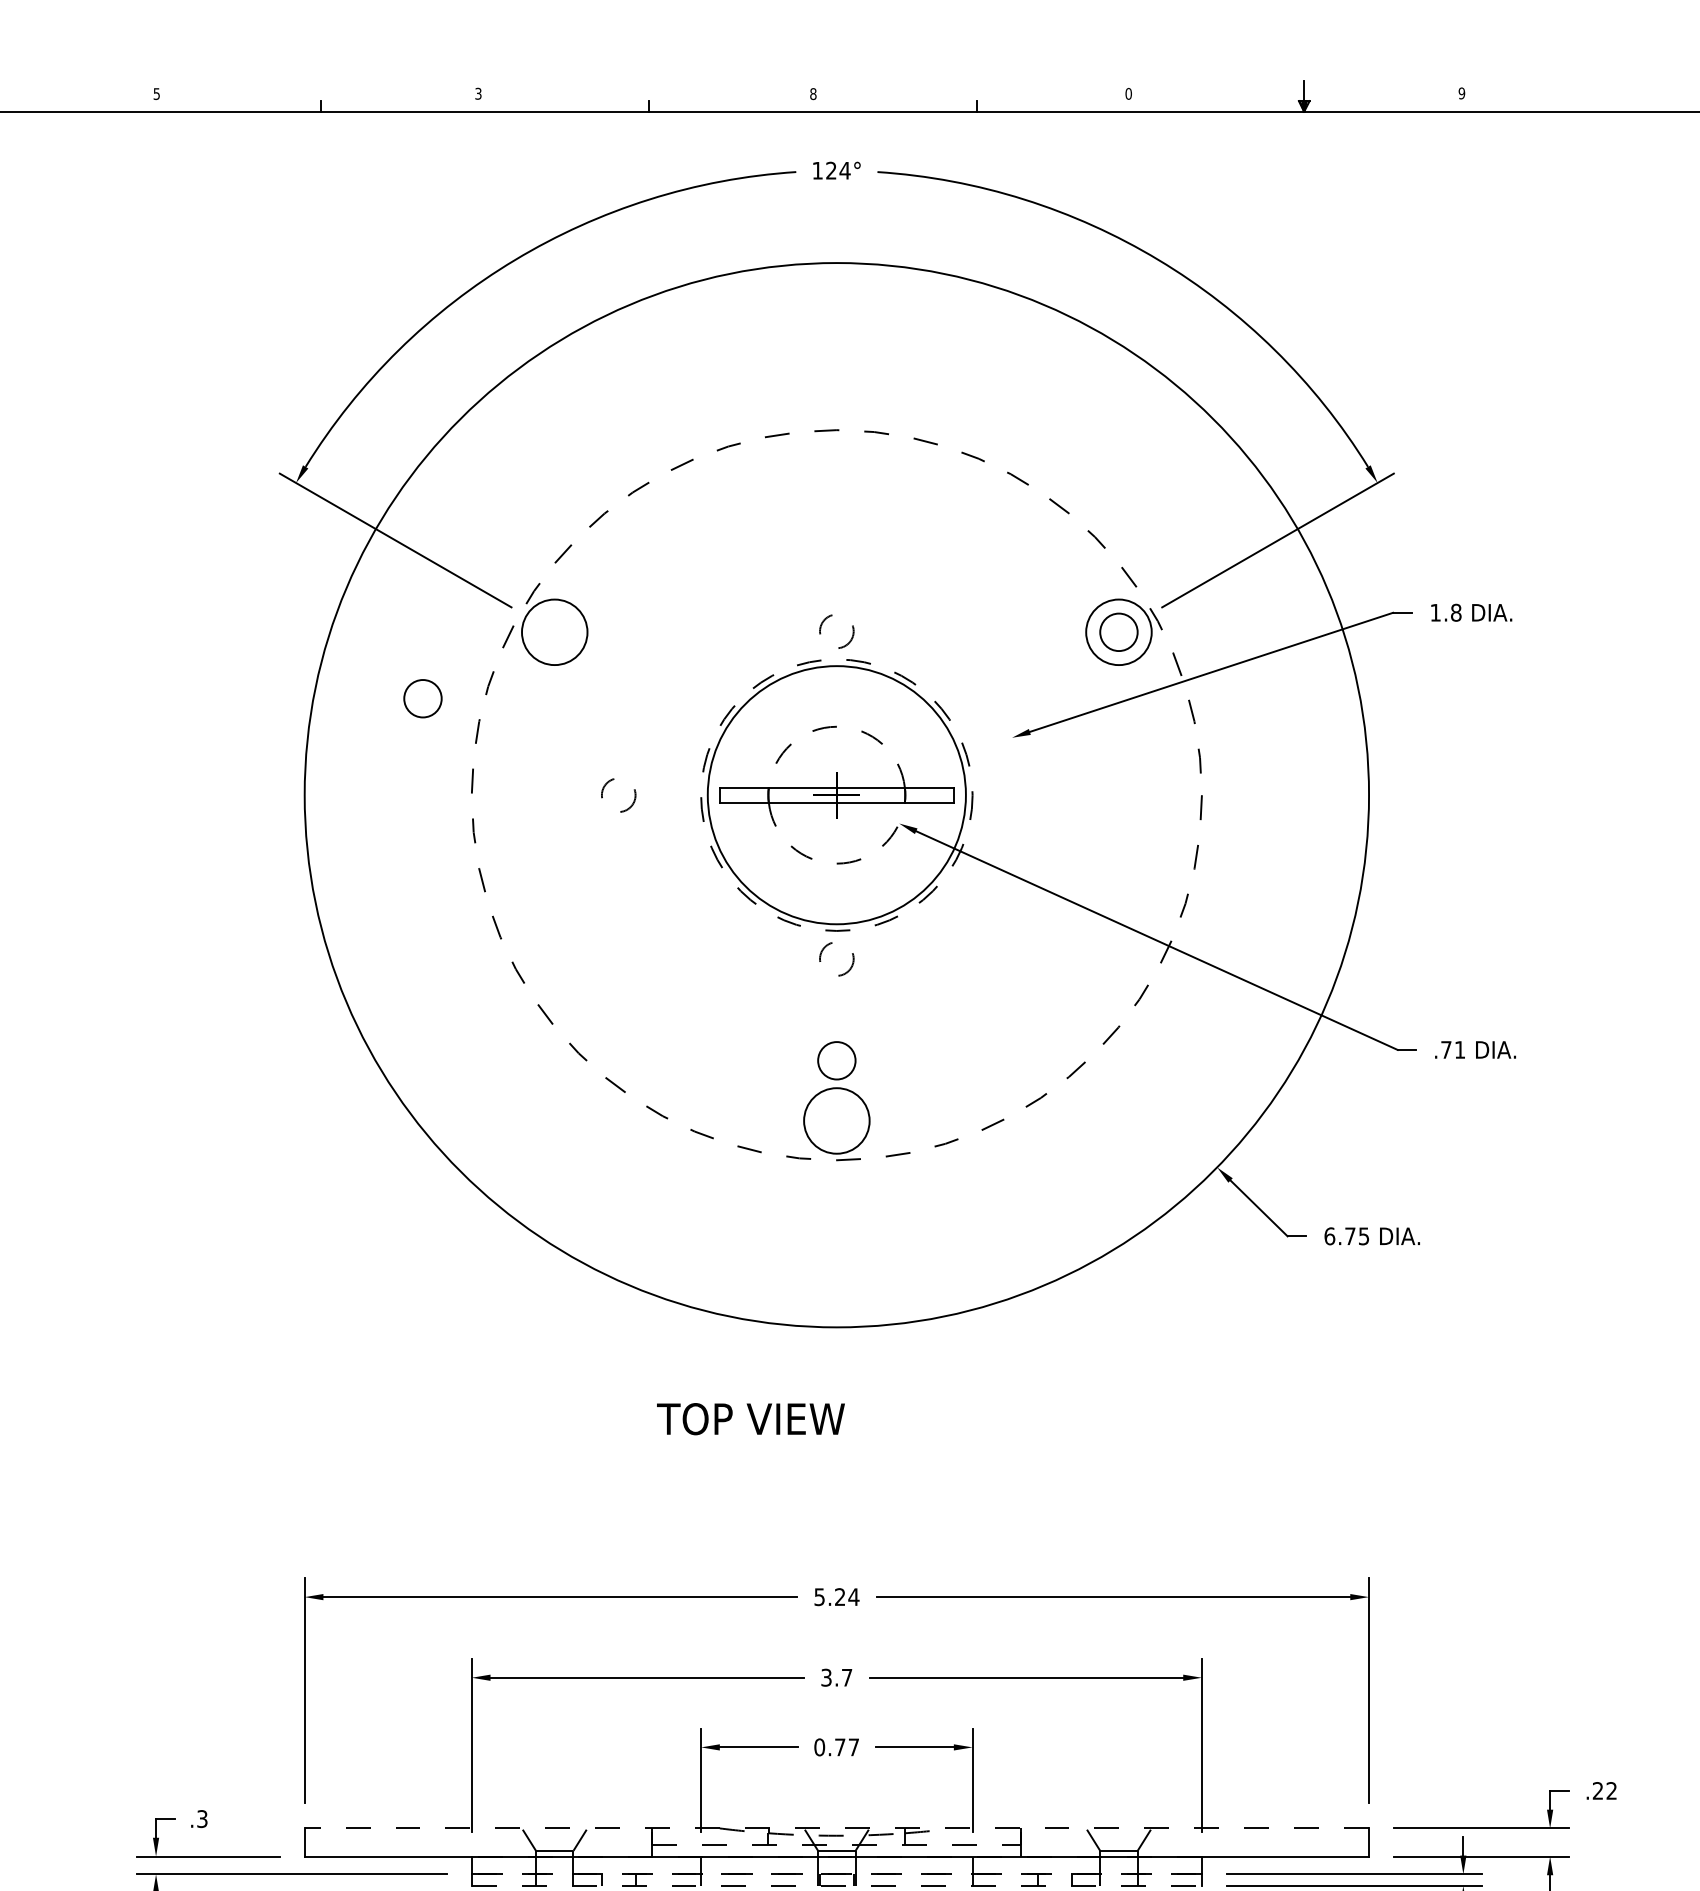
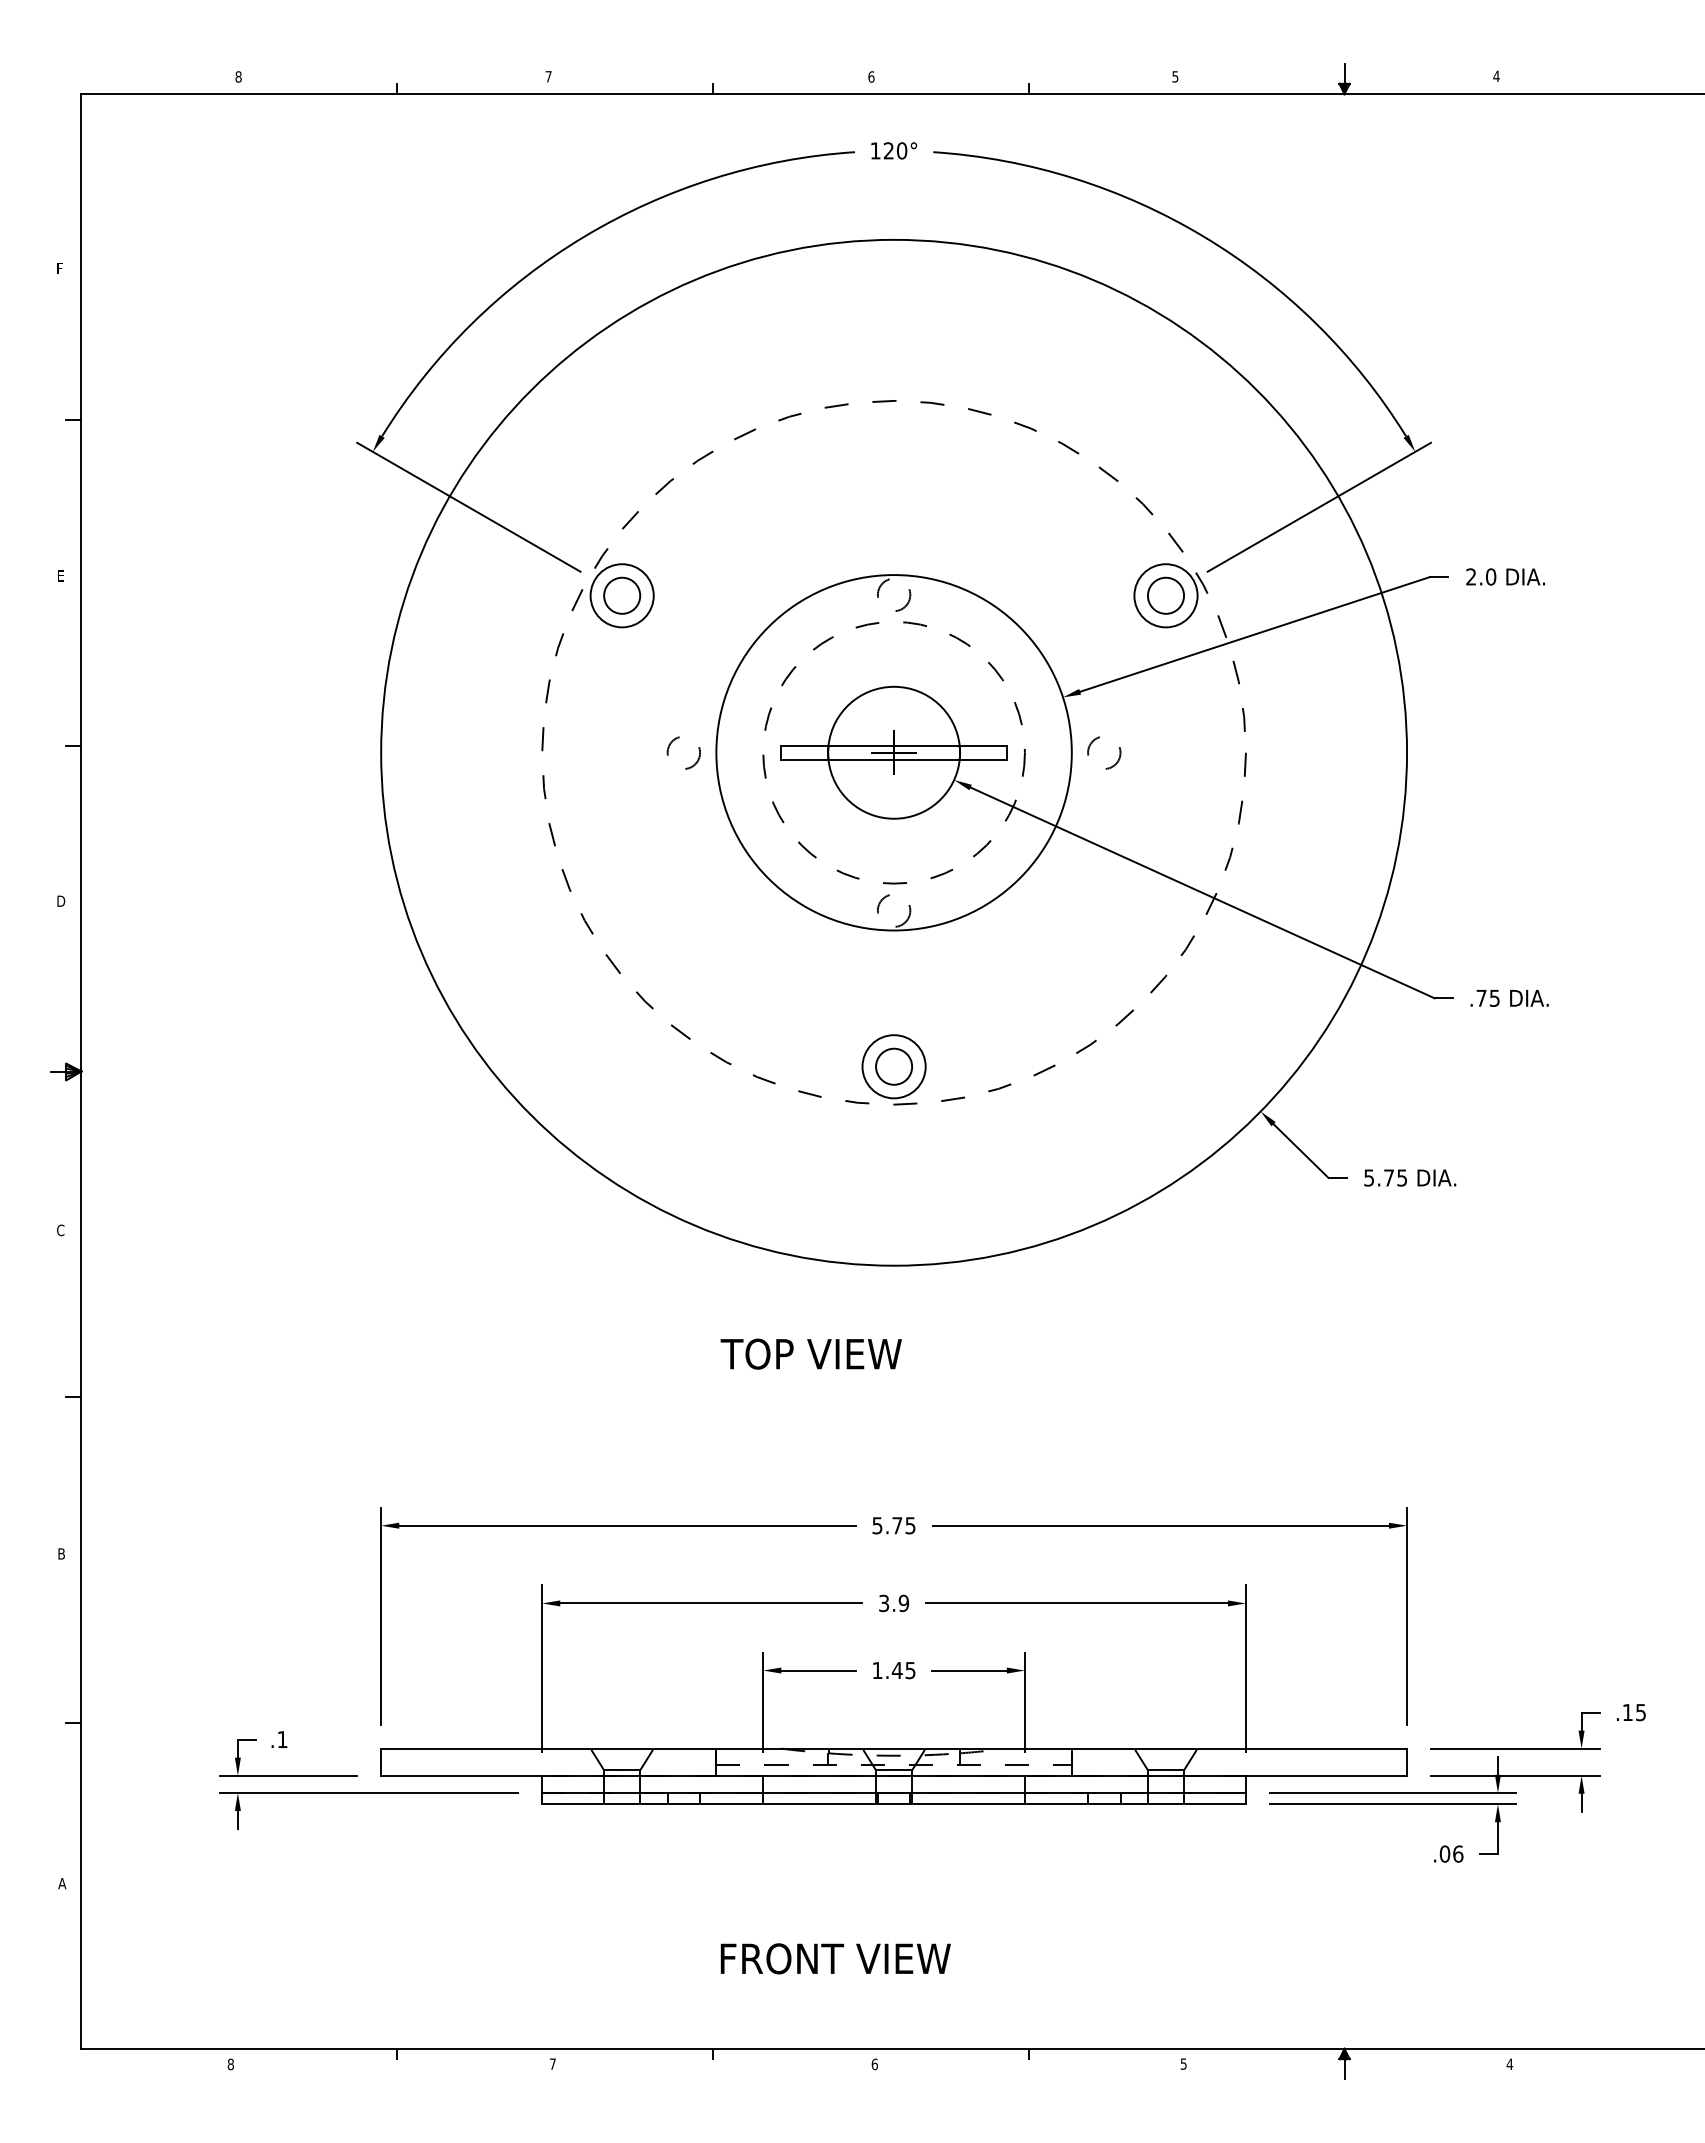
text: (156, 93) -> (238, 76), 5 -> 8
text: (478, 93) -> (548, 76), 3 -> 7
text: (813, 93) -> (871, 76), 8 -> 6
text: (1128, 93) -> (1175, 76), 0 -> 5
text: (1461, 93) -> (1496, 76), 9 -> 4
text: (844, 170) -> (901, 150), 124° -> 120°
text: (1446, 612) -> (1481, 576), 1.8 -> 2.0
circle: (423, 698) -> (622, 595), moved
arc: (837, 726) -> (894, 686), dashed -> solid
circle: (836, 794) -> (893, 752), size x1.43
circle: (1055, 794) -> (1104, 752), added
arc: (837, 863) -> (894, 818), dashed -> solid
text: (1459, 1050) -> (1494, 998), .71 -> .75
circle: (836, 1060) -> (893, 1066), moved
text: (1330, 1235) -> (1369, 1177), 6.75 -> 5.75
text: (846, 1596) -> (903, 1525), 5.24 -> 5.75
text: (846, 1677) -> (903, 1603), 3.7 -> 3.9
text: (836, 1747) -> (893, 1670), 0.77 -> 1.45
text: (1603, 1790) -> (1633, 1712), .22 -> .15
text: (202, 1818) -> (282, 1739), .3 -> .1
line: (837, 1828) -> (894, 1748), dashed -> solid
line: (837, 1873) -> (894, 1792), dashed -> solid
line: (837, 1886) -> (894, 1804), dashed -> solid

